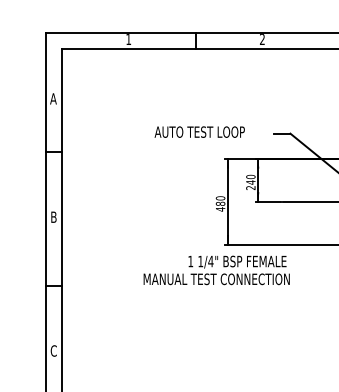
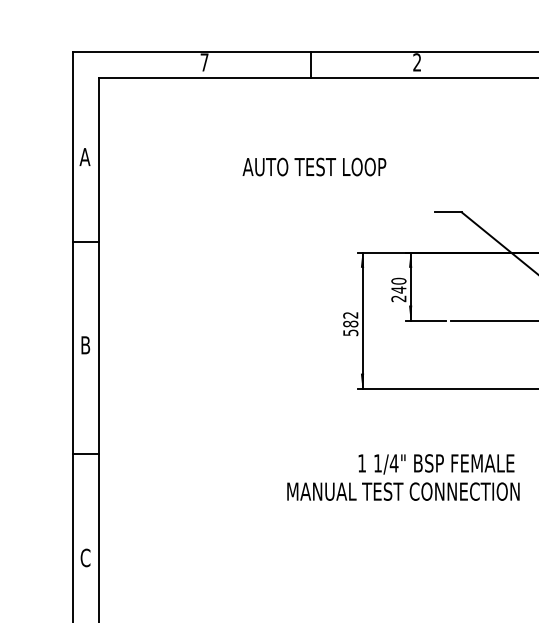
text: (128, 39) -> (204, 62), 1 -> 7
text: (199, 131) -> (314, 166), moved
text: (220, 203) -> (350, 323), 480 -> 582
text: (216, 270) -> (403, 477), moved

